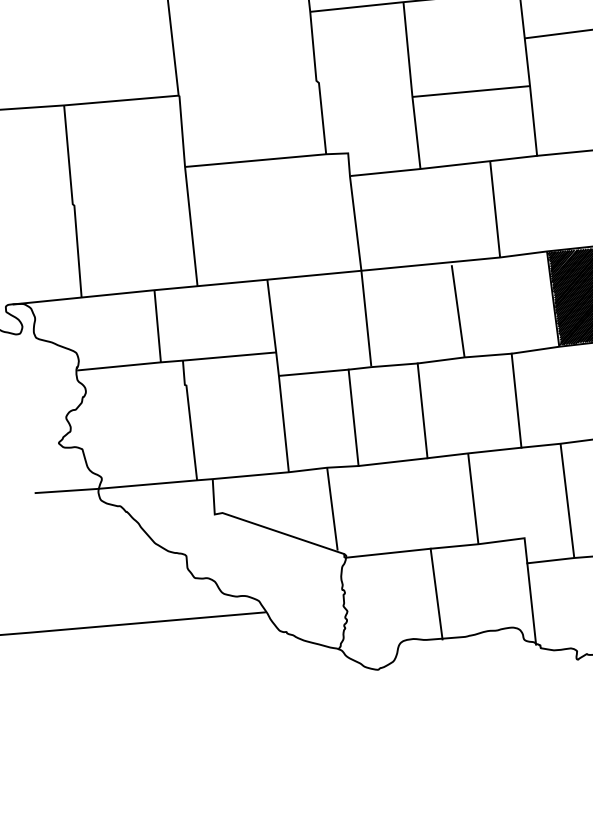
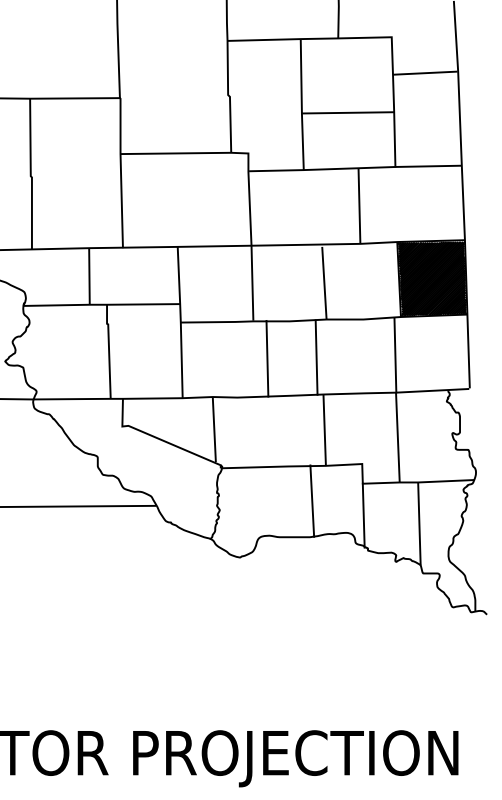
line: (516, 400) -> (395, 355), moved
line: (422, 410) -> (316, 357), moved
line: (353, 417) -> (267, 358), moved
line: (436, 593) -> (312, 500), moved

